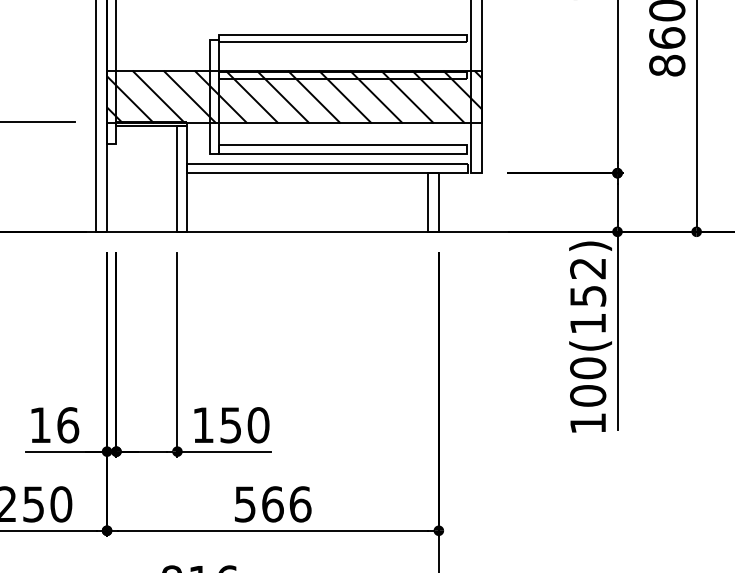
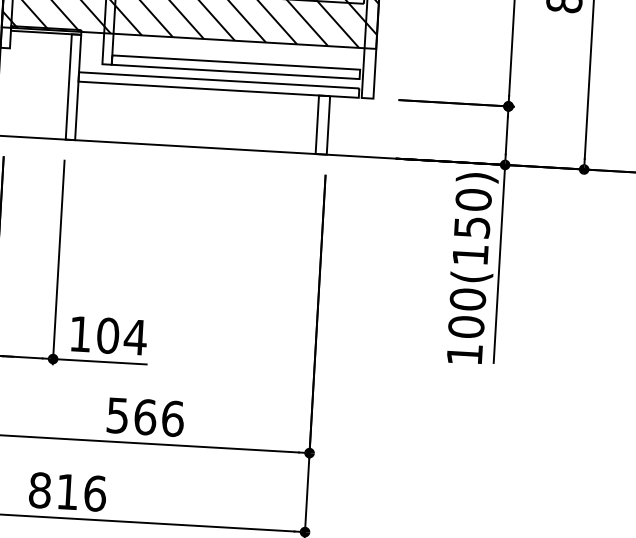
text: (588, 268) -> (474, 199), 100(152) -> 100(150)
text: (244, 425) -> (121, 336), 150 -> 104

